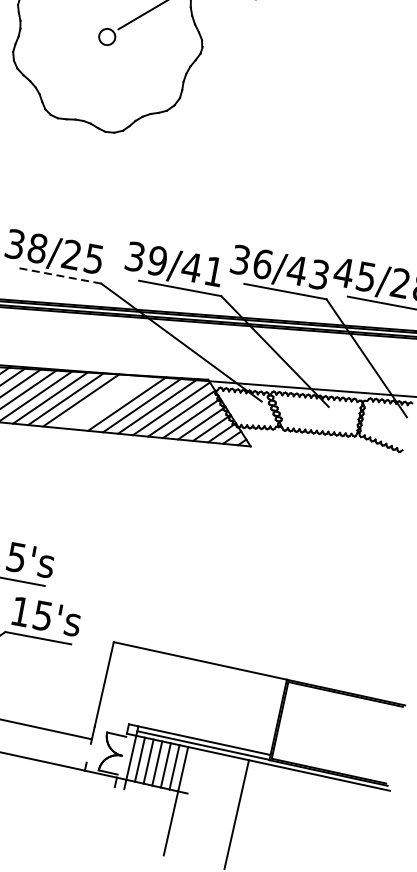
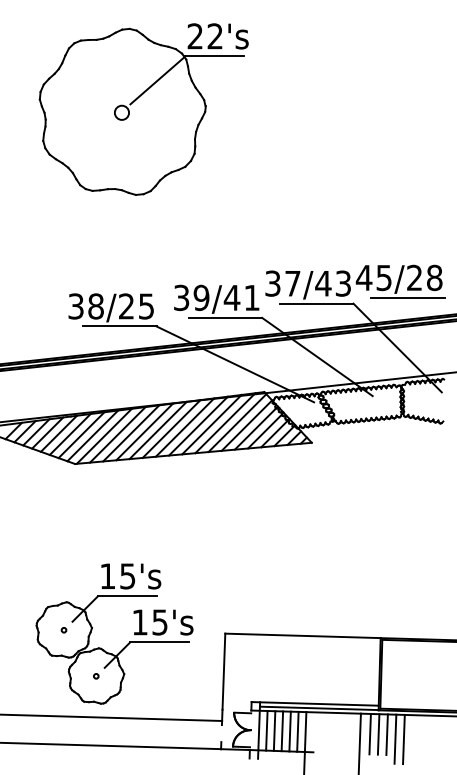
text: (262, 263) -> (292, 283), 36/43 -> 37/43
line: (59, 275) -> (119, 326), dashed -> solid
line: (96, 401) -> (171, 428), added
line: (111, 402) -> (184, 427), added
line: (254, 784) -> (369, 733), added
line: (264, 787) -> (378, 734), added
line: (273, 788) -> (386, 734), added
line: (282, 795) -> (395, 738), added
line: (291, 798) -> (403, 739), added

